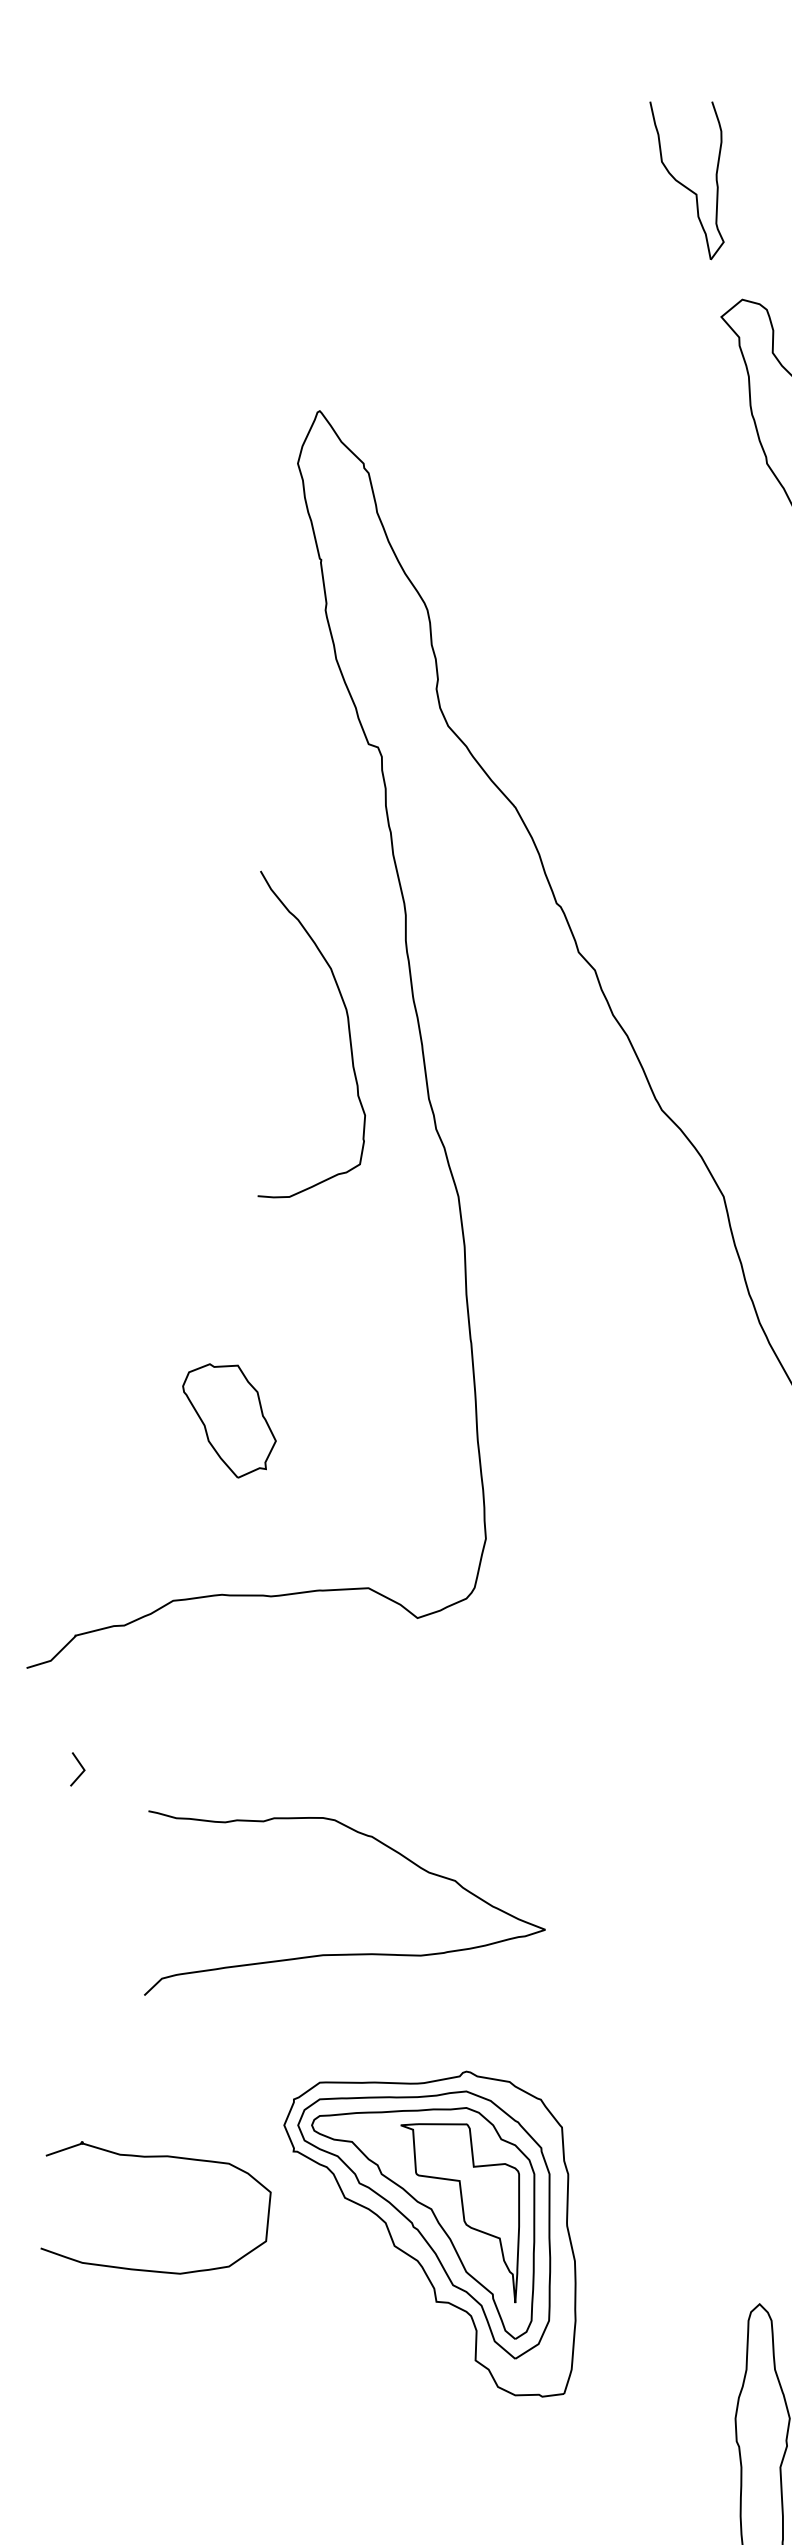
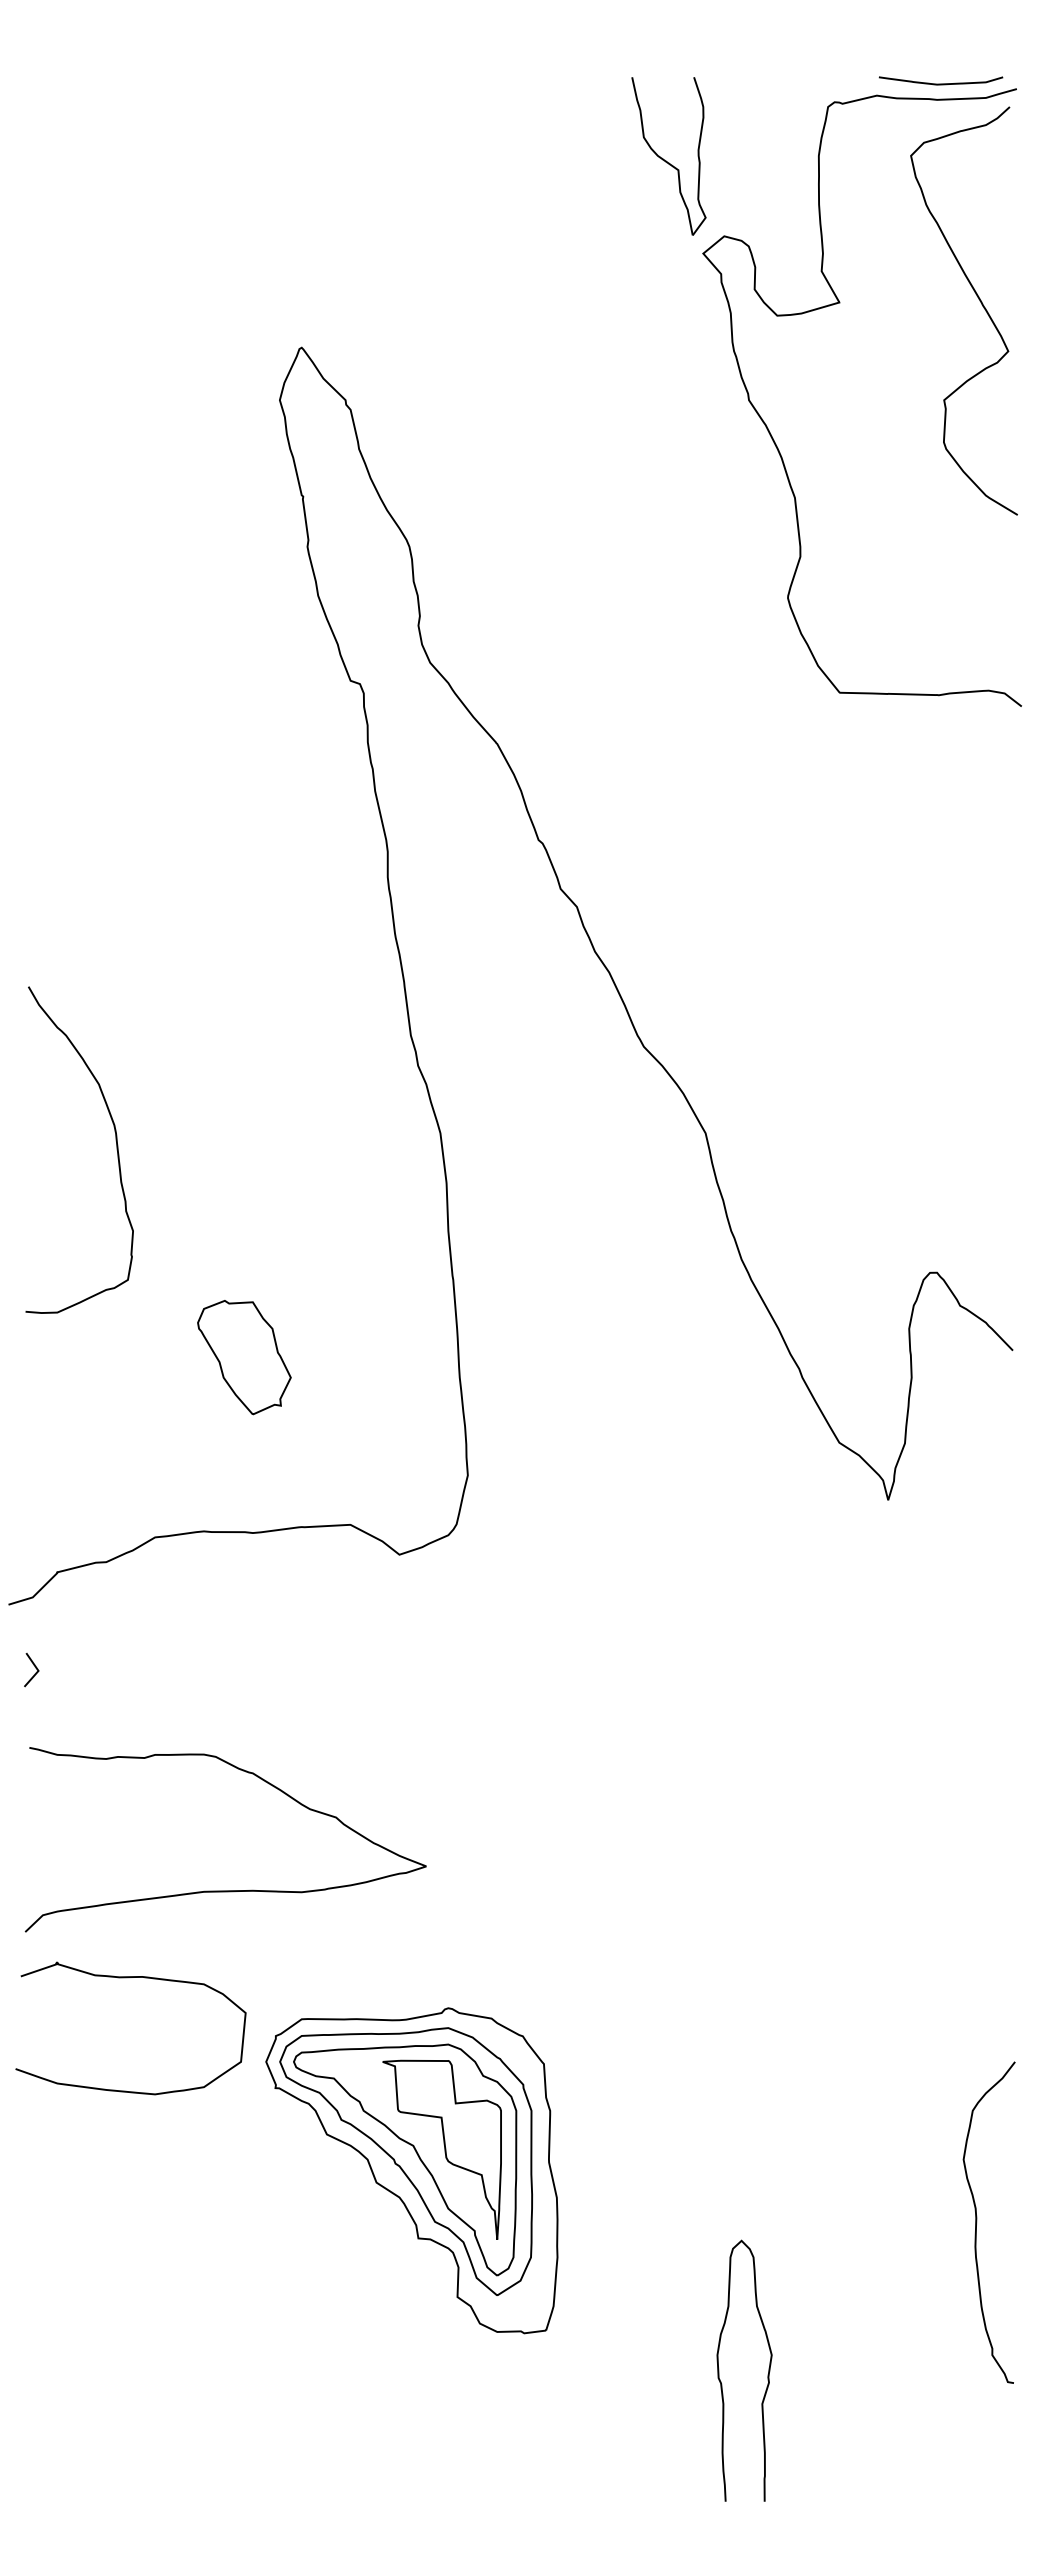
part: (686, 180) -> (668, 156), moved
curve: (348, 1033) -> (116, 1149), moved
part: (229, 1420) -> (244, 1357), moved
line: (80, 1772) -> (34, 1673), moved
curve: (344, 1953) -> (225, 1890), moved
curve: (153, 2157) -> (128, 1978), moved

